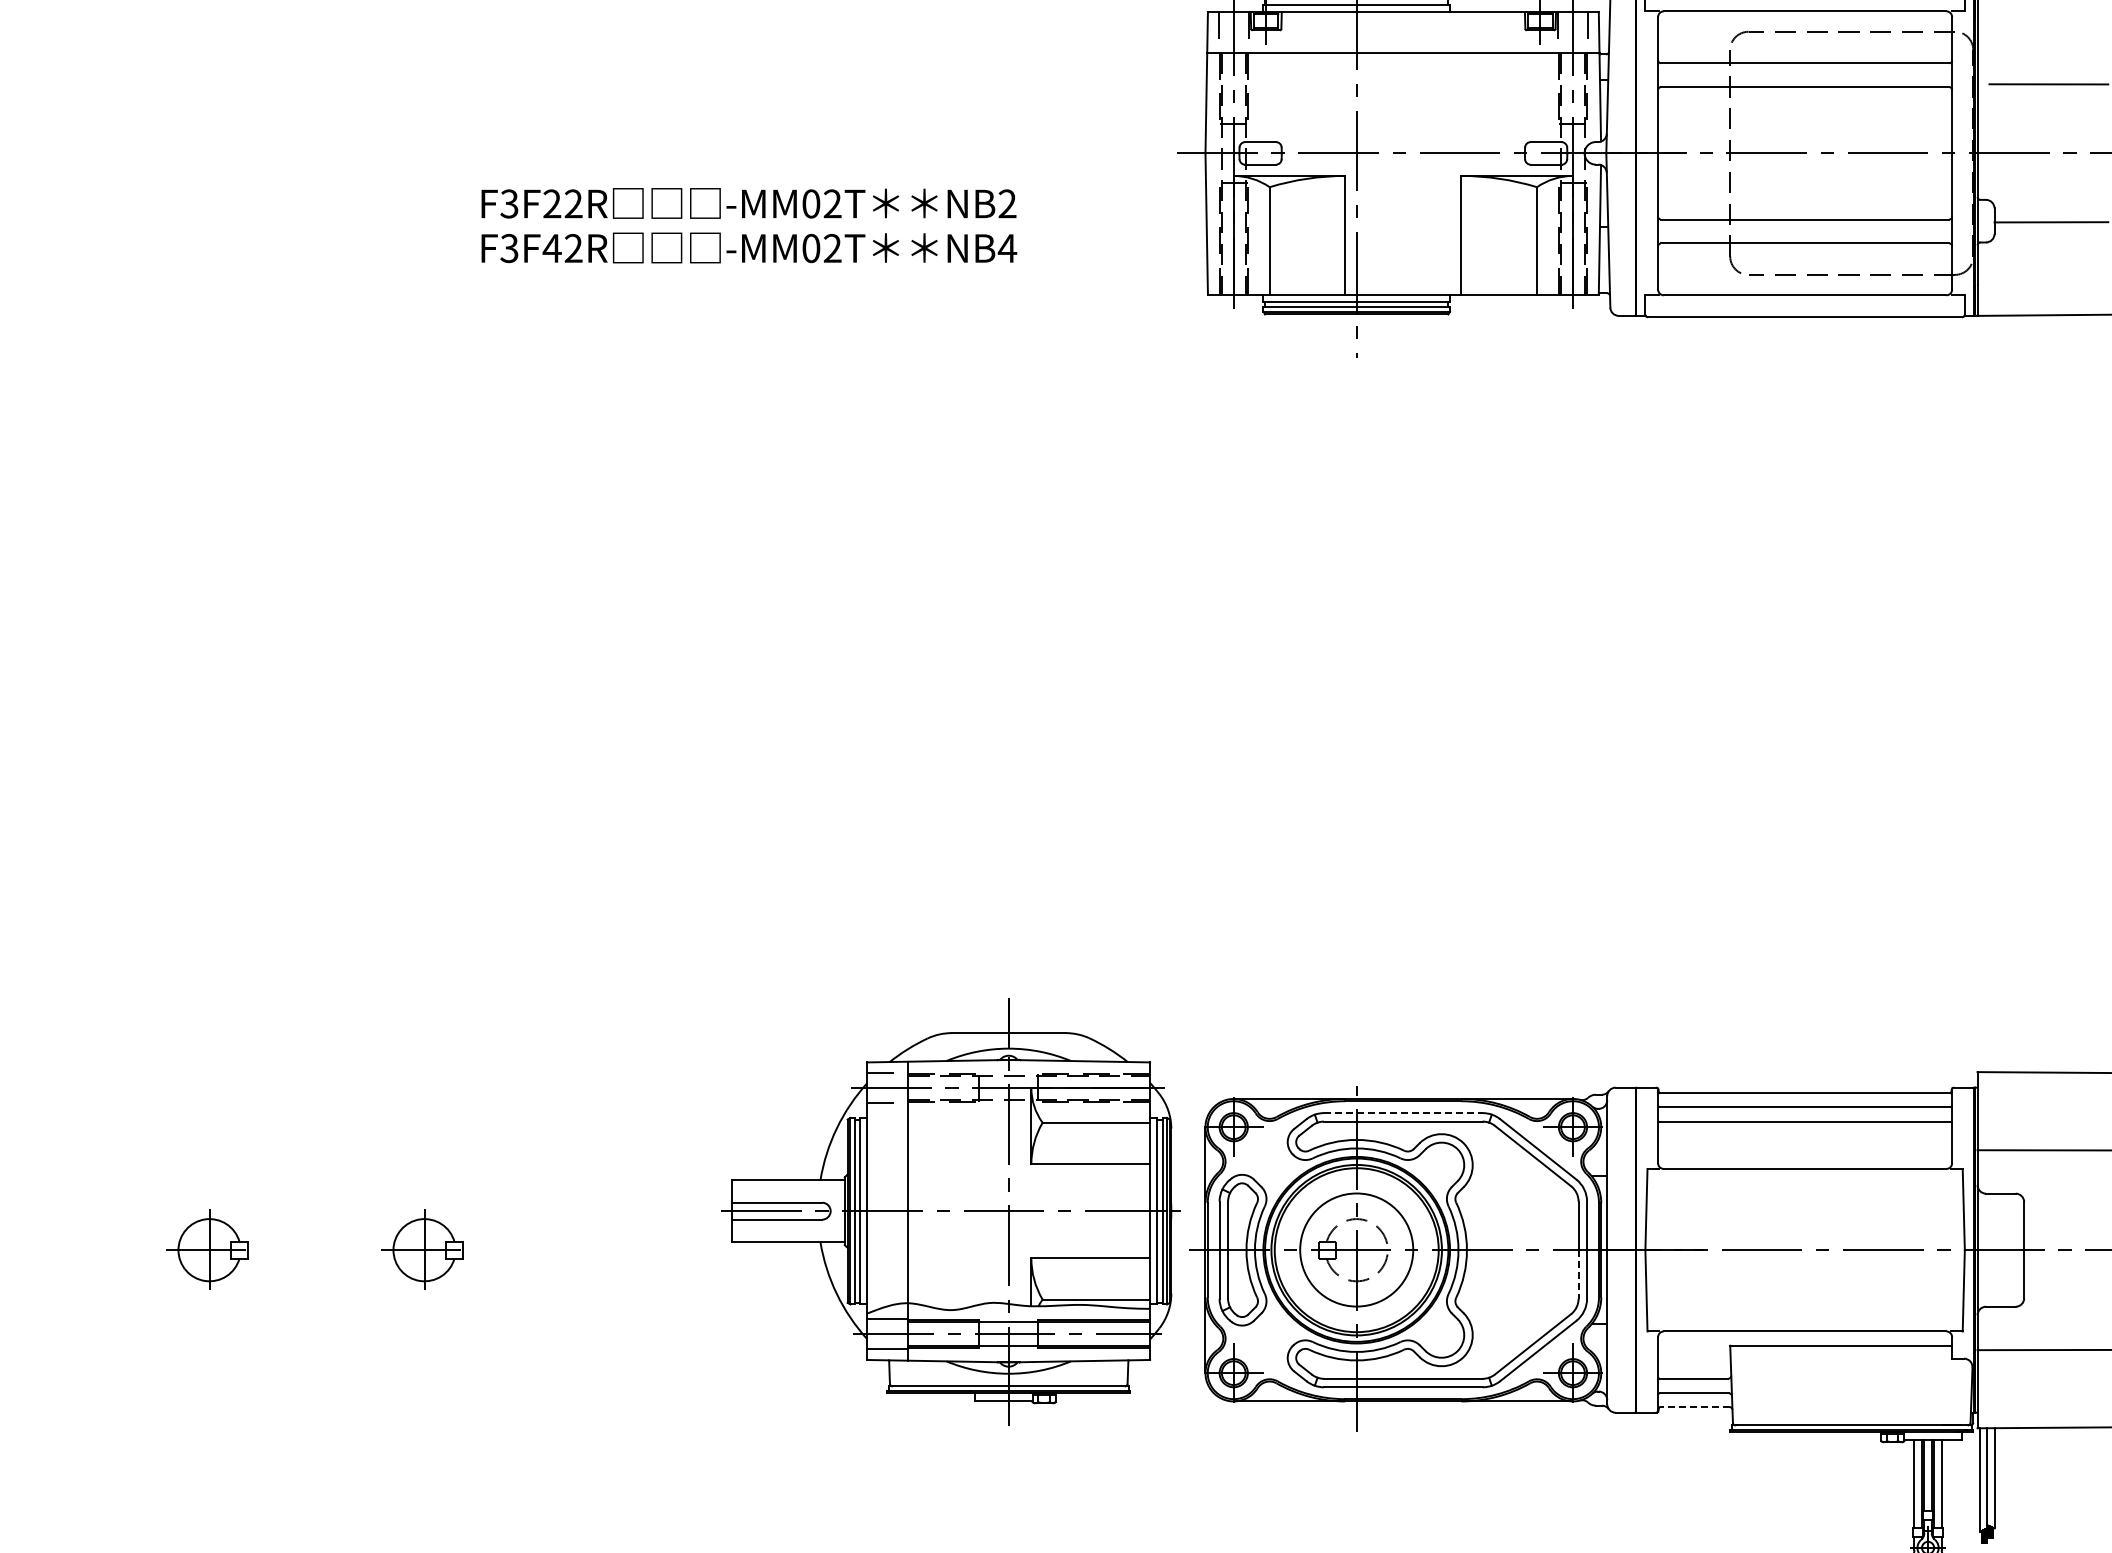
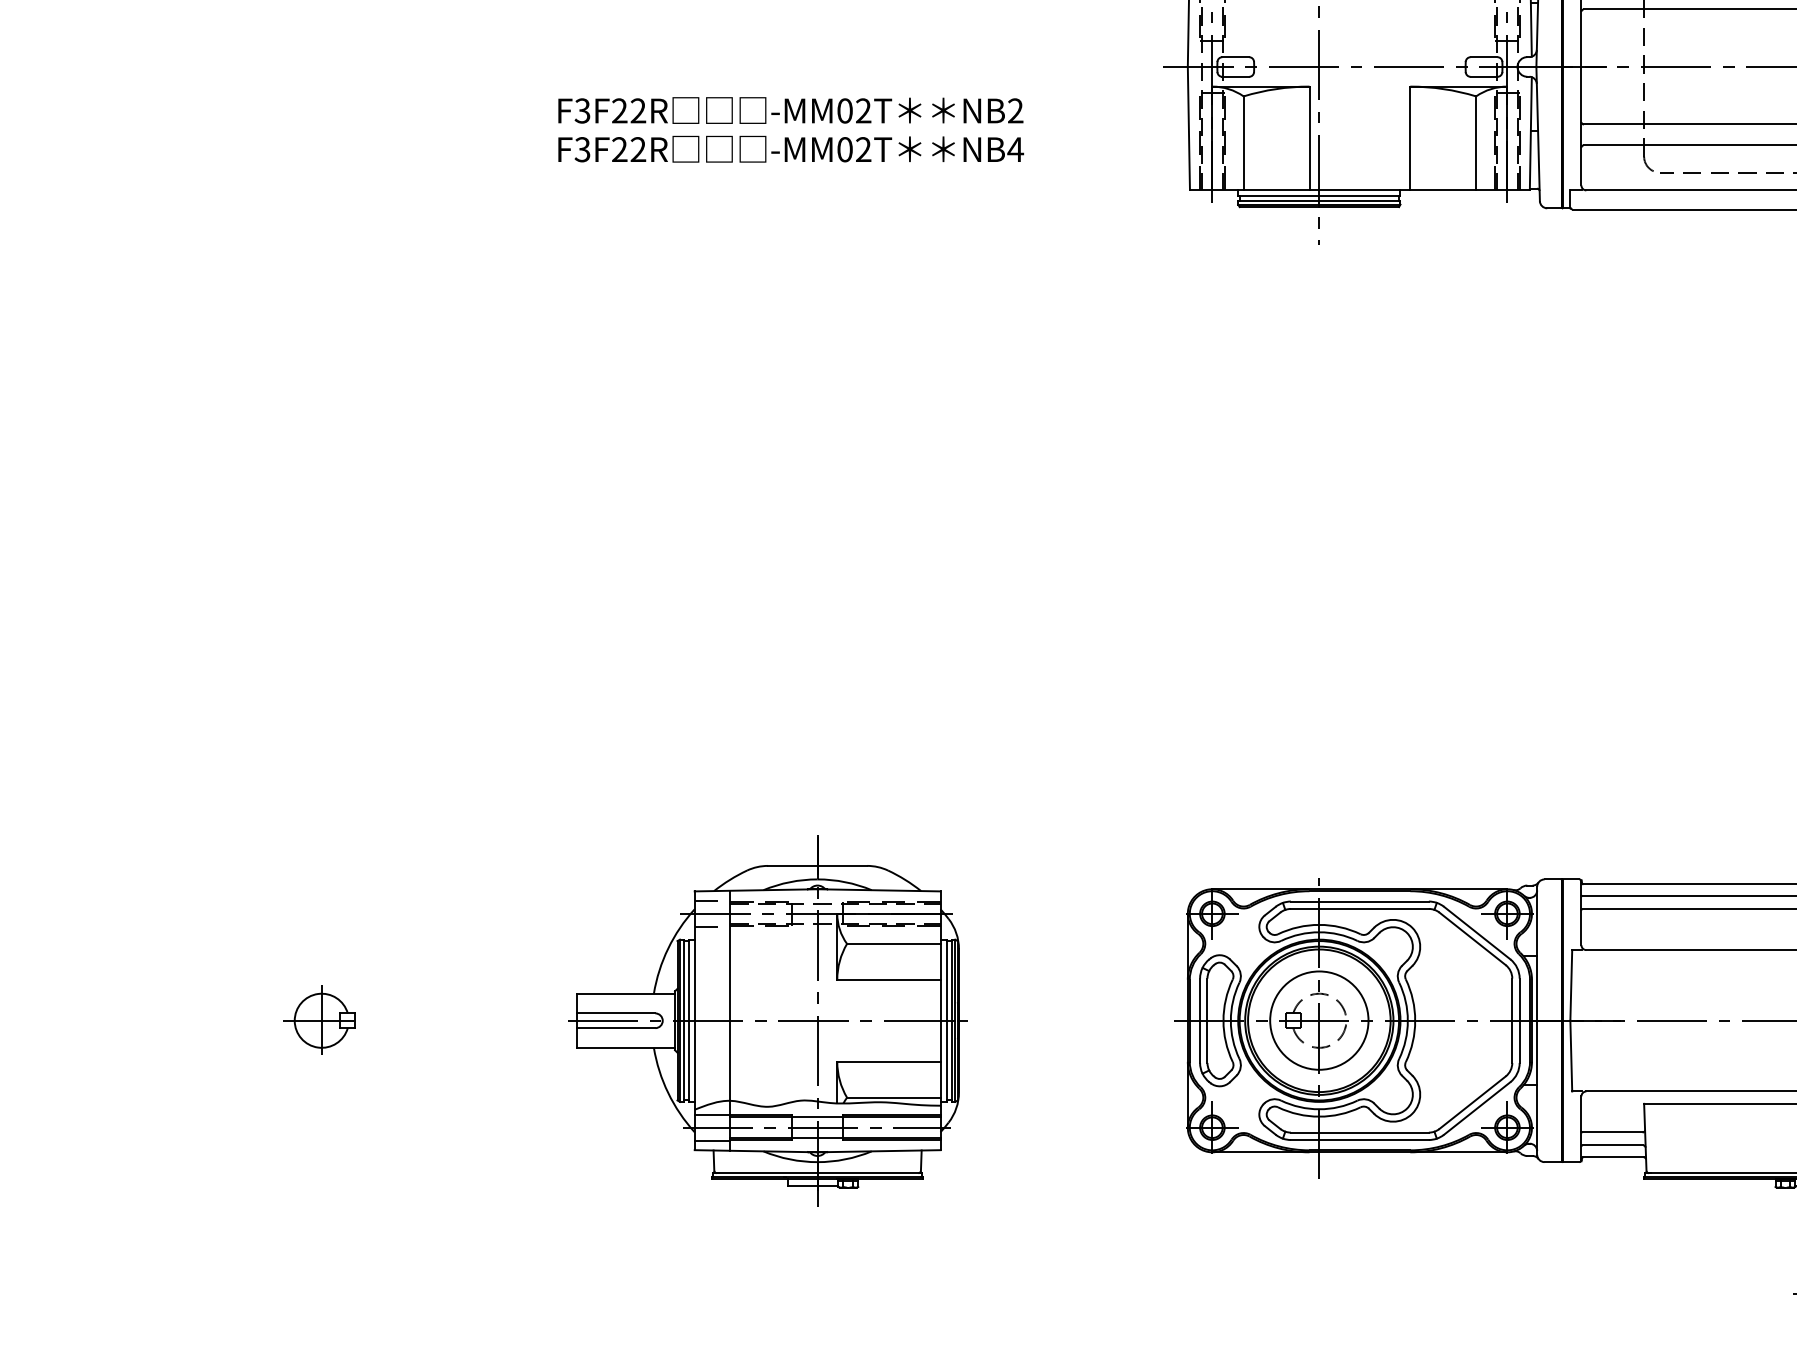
text: (551, 247) -> (619, 148), F3F42R -> F3F22R
line: (1403, 1113) -> (1360, 901), dashed -> solid
part: (950, 1211) -> (766, 1021), moved
part: (422, 1249) -> (506, 1020), removed
line: (1578, 1274) -> (1512, 1041), dashed -> solid
line: (1694, 1407) -> (1613, 1157), dashed -> solid

